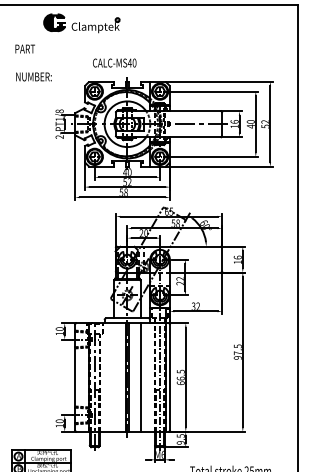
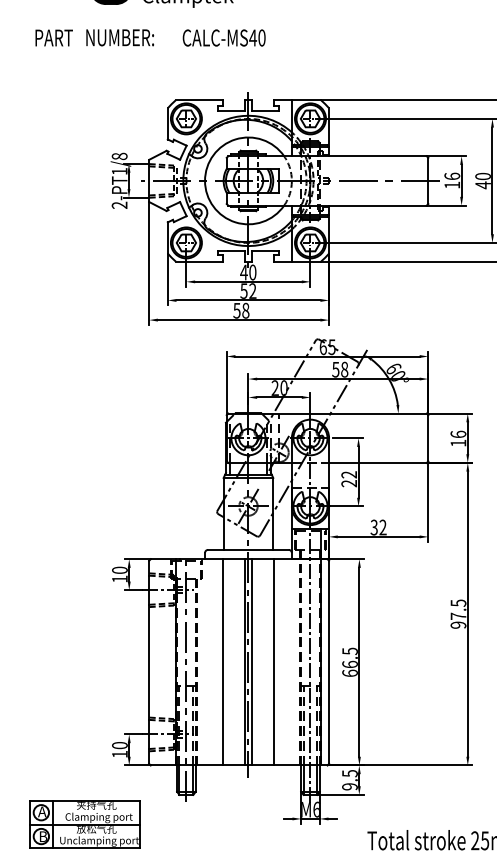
text: (114, 62) -> (223, 36), moved
text: (33, 76) -> (119, 36), moved
line: (114, 377) -> (223, 662), added

